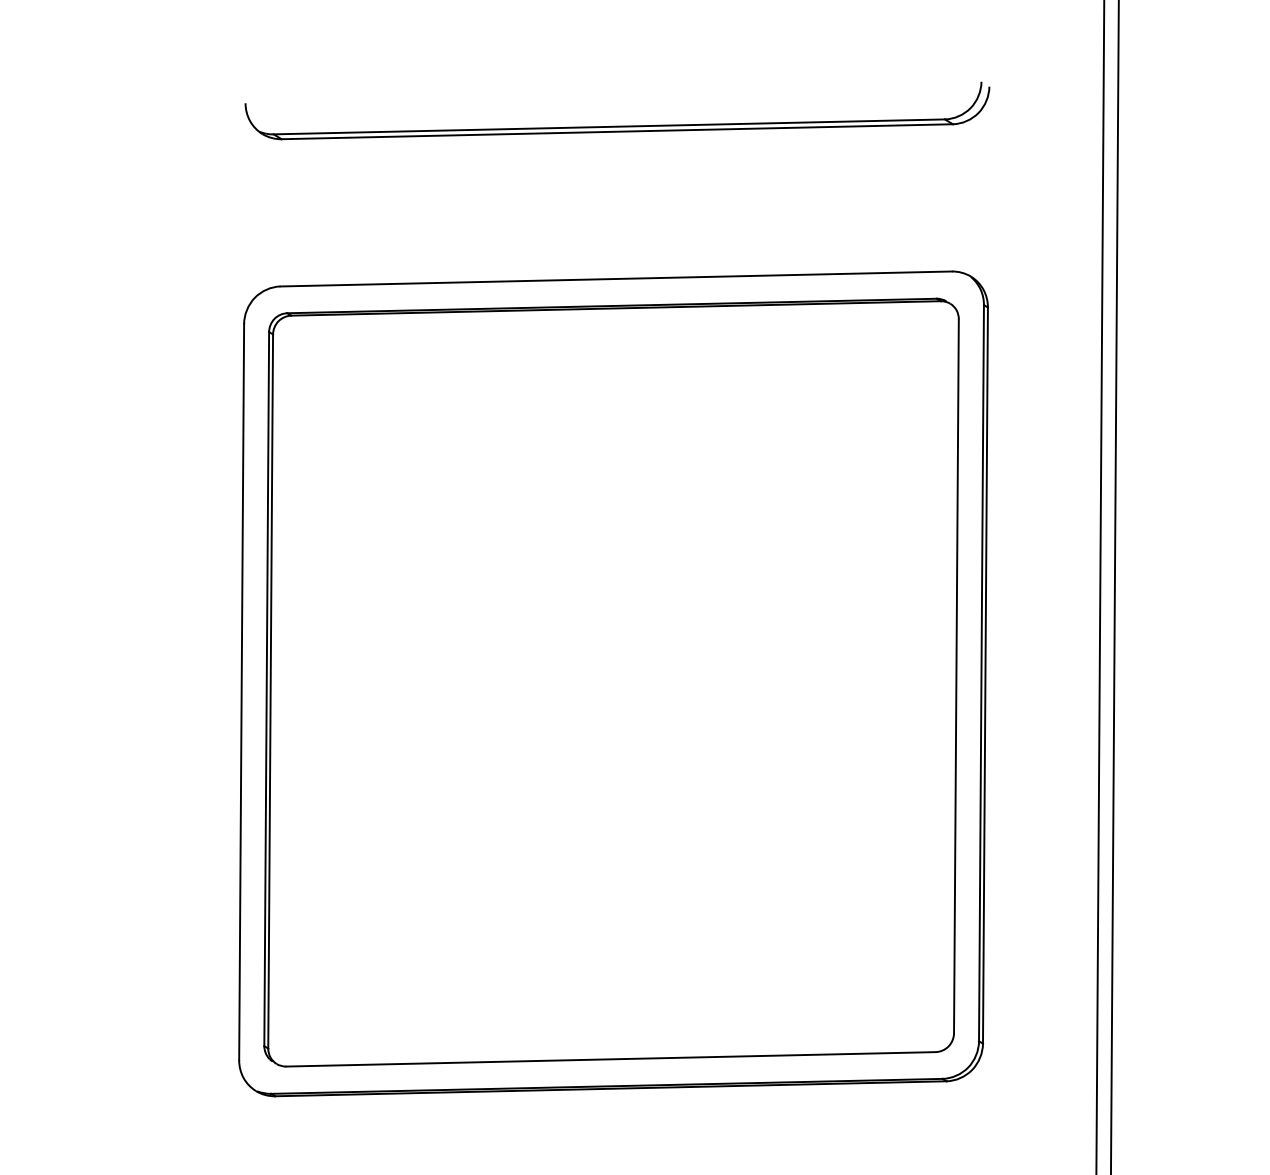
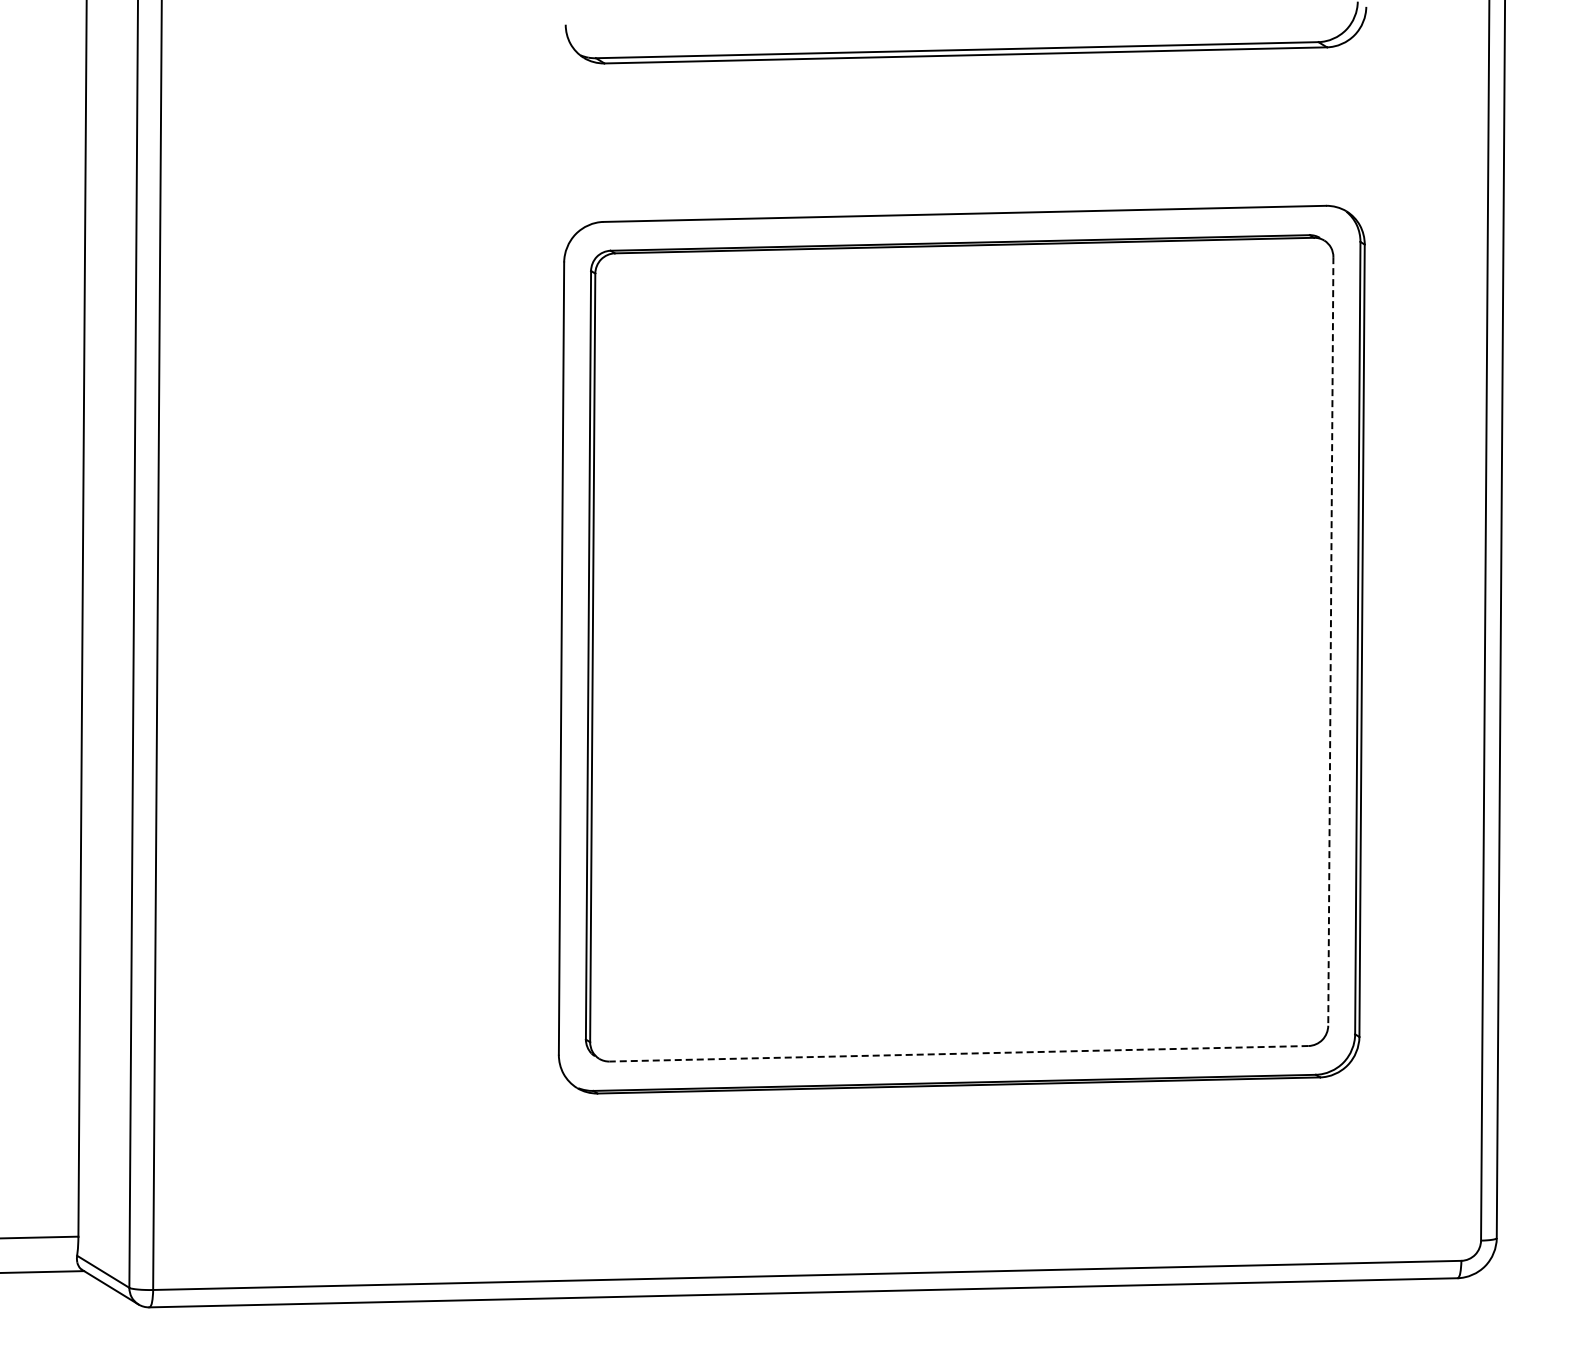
line: (956, 676) -> (1330, 641), solid -> dashed
line: (611, 1059) -> (959, 1053), solid -> dashed

